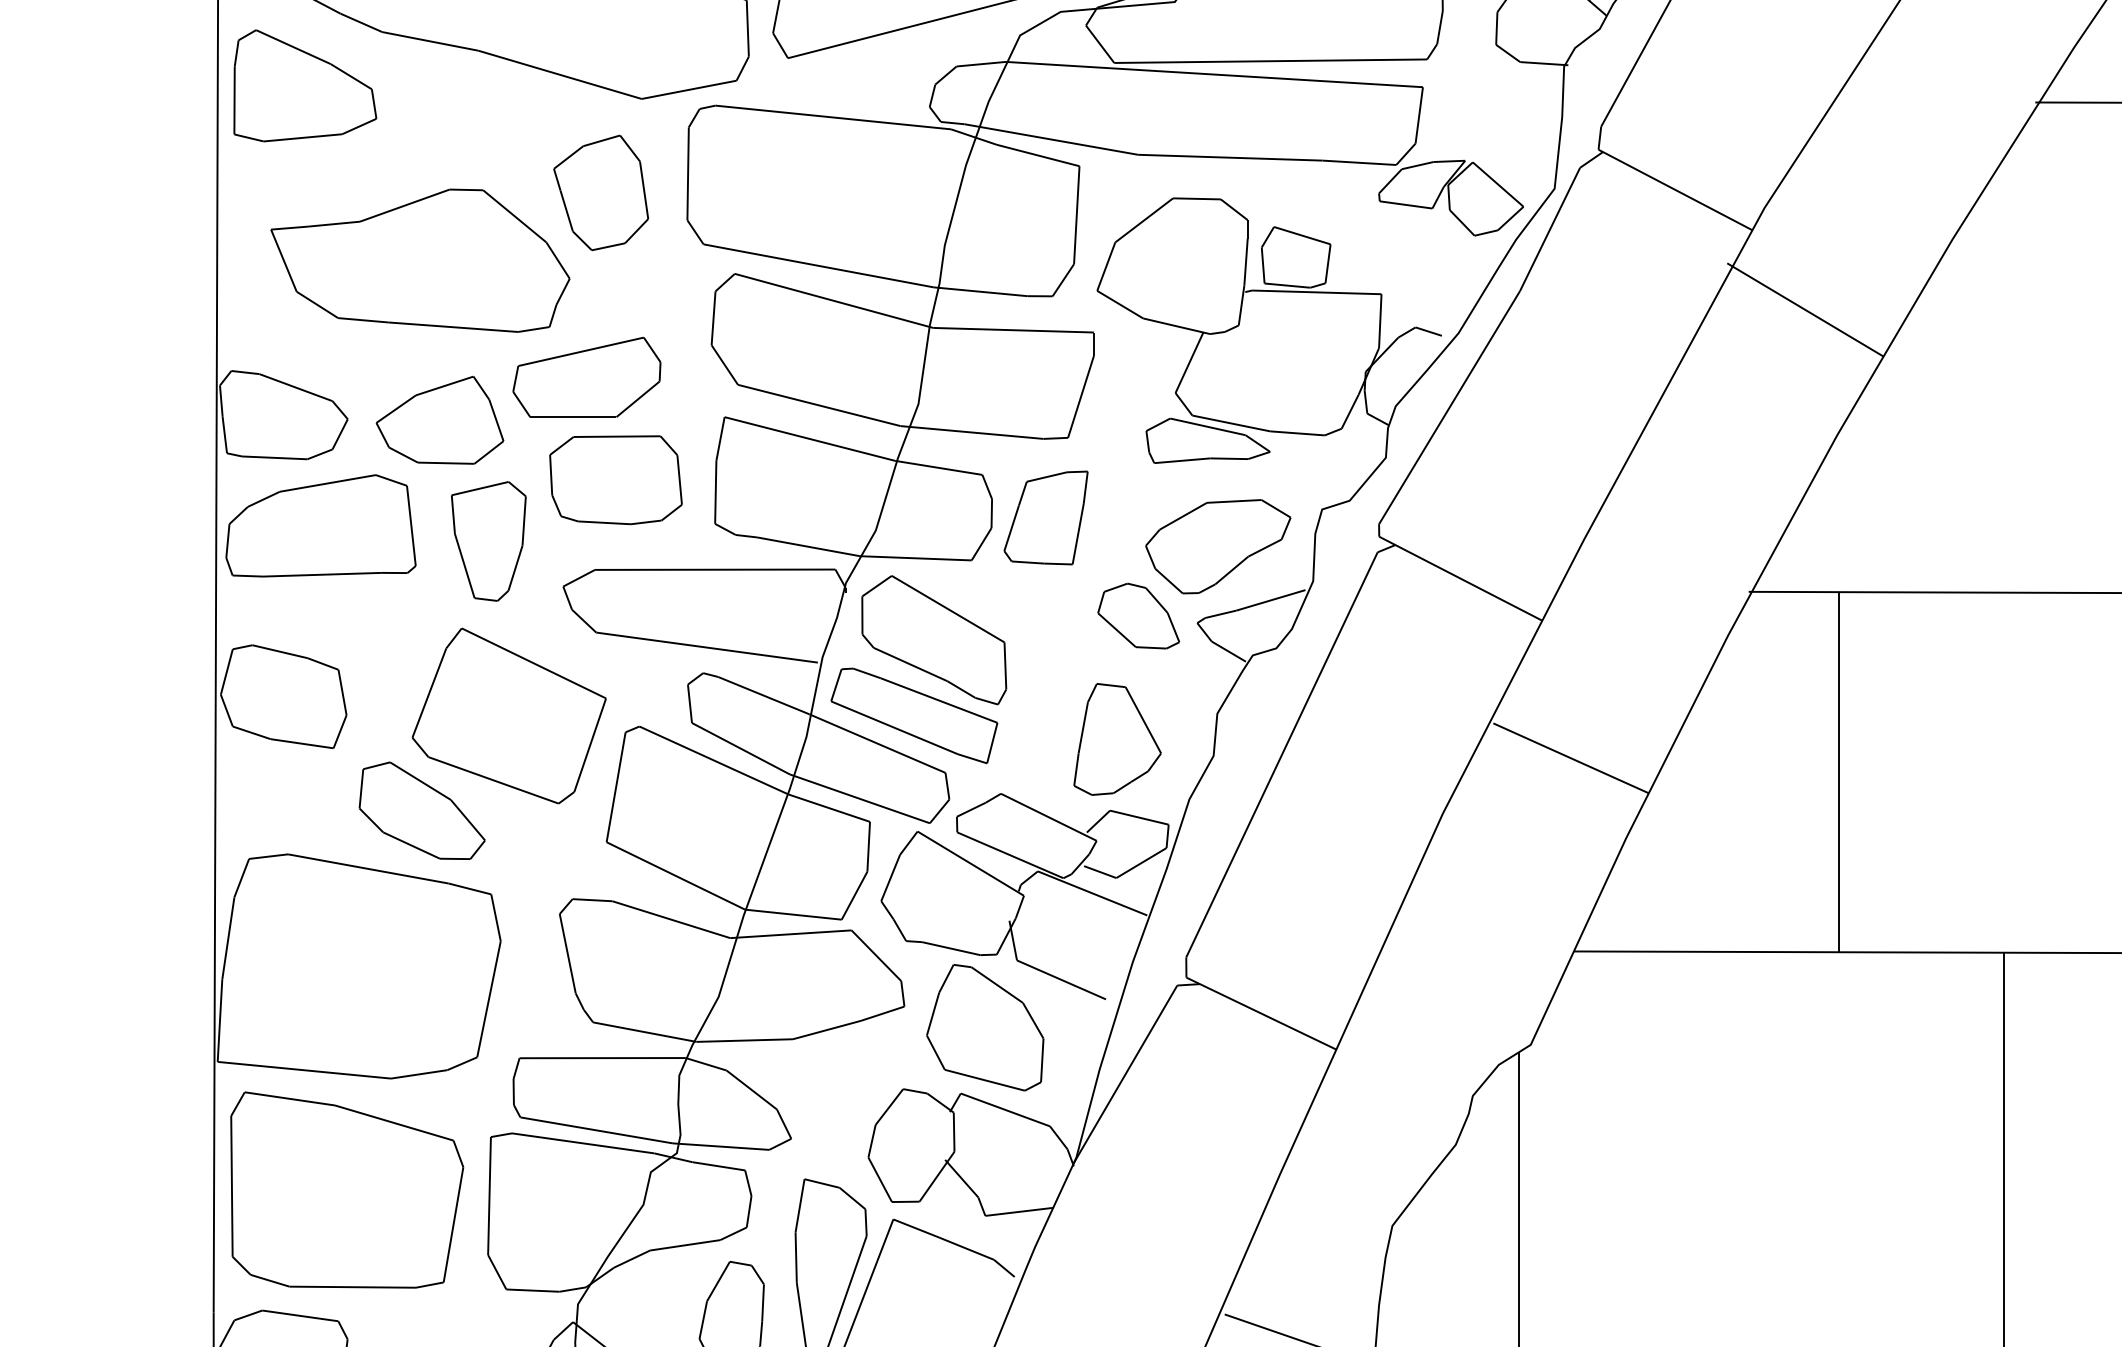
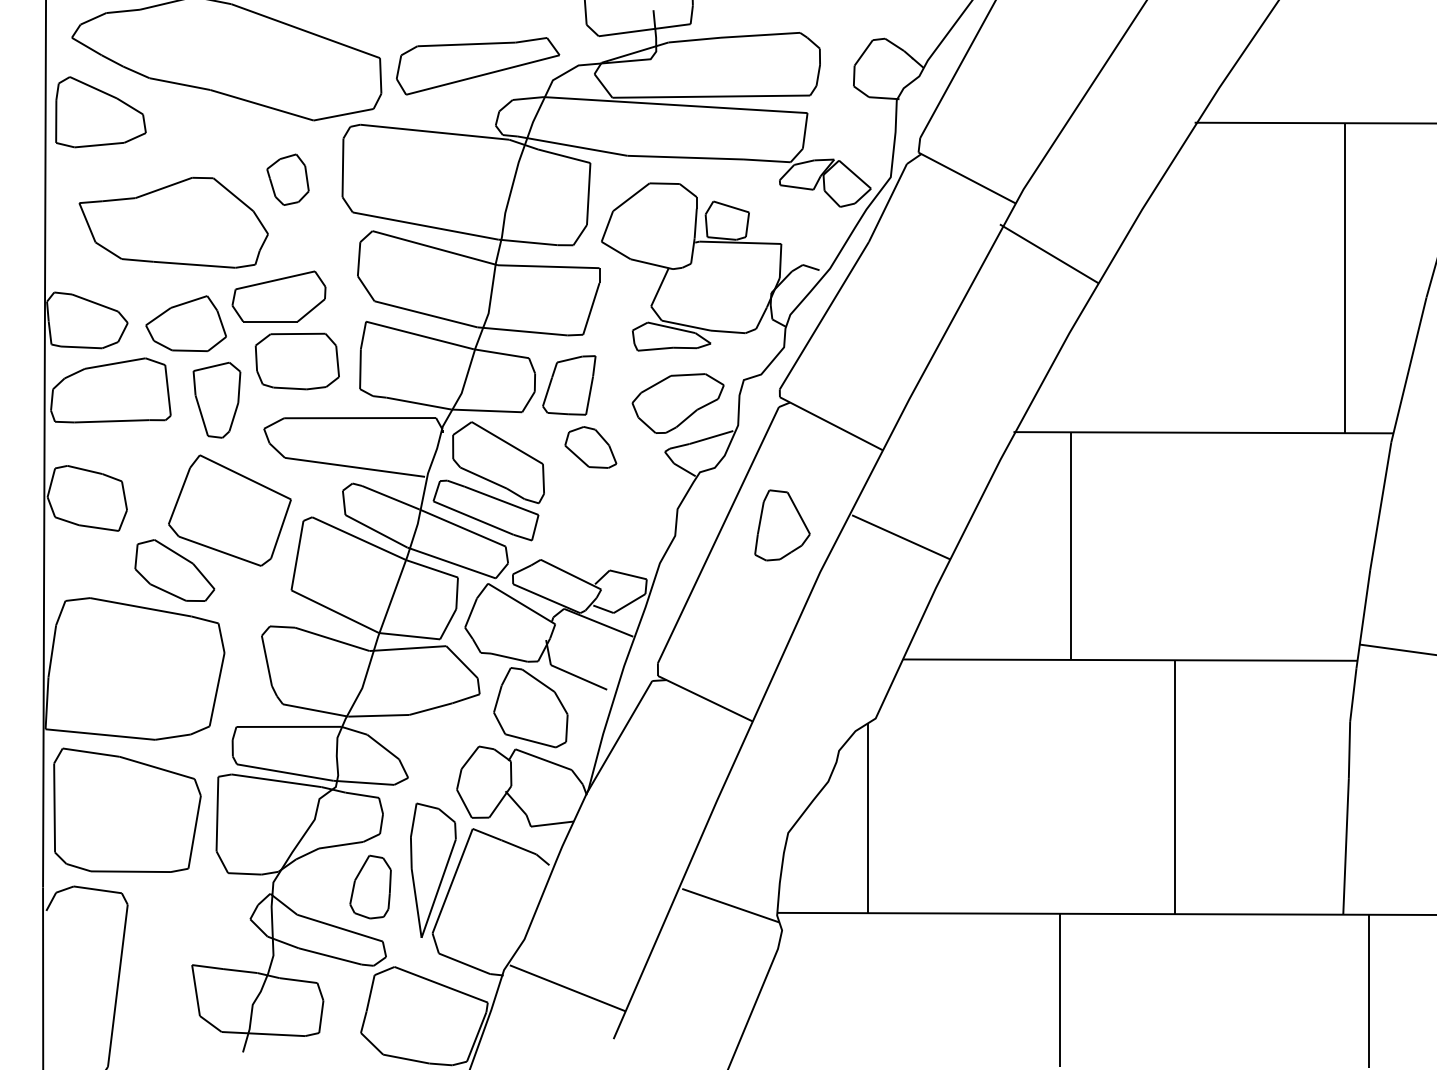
part: (600, 192) -> (287, 179), size x0.7
part: (1138, 616) -> (590, 447), moved
part: (1117, 739) -> (782, 525), moved

